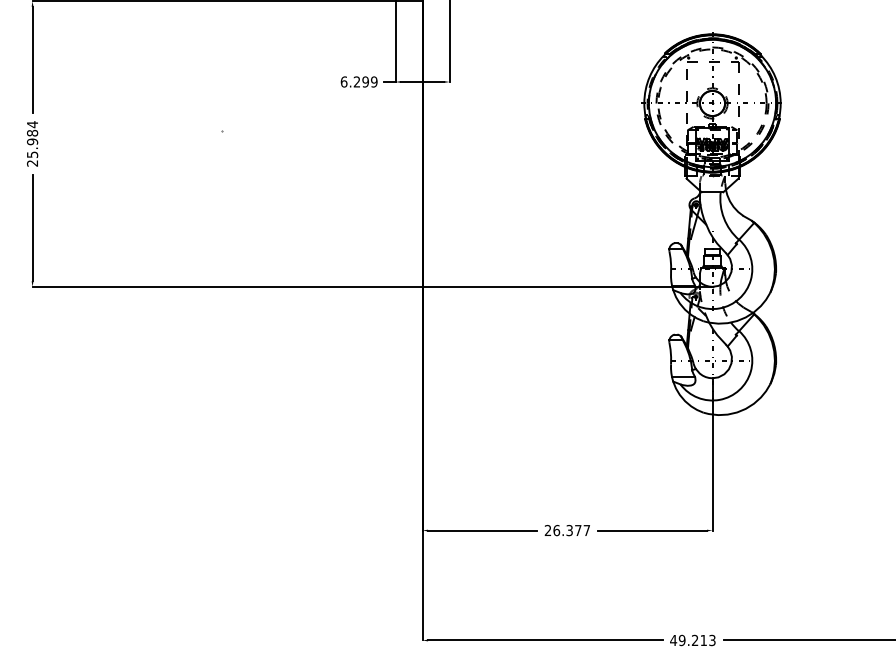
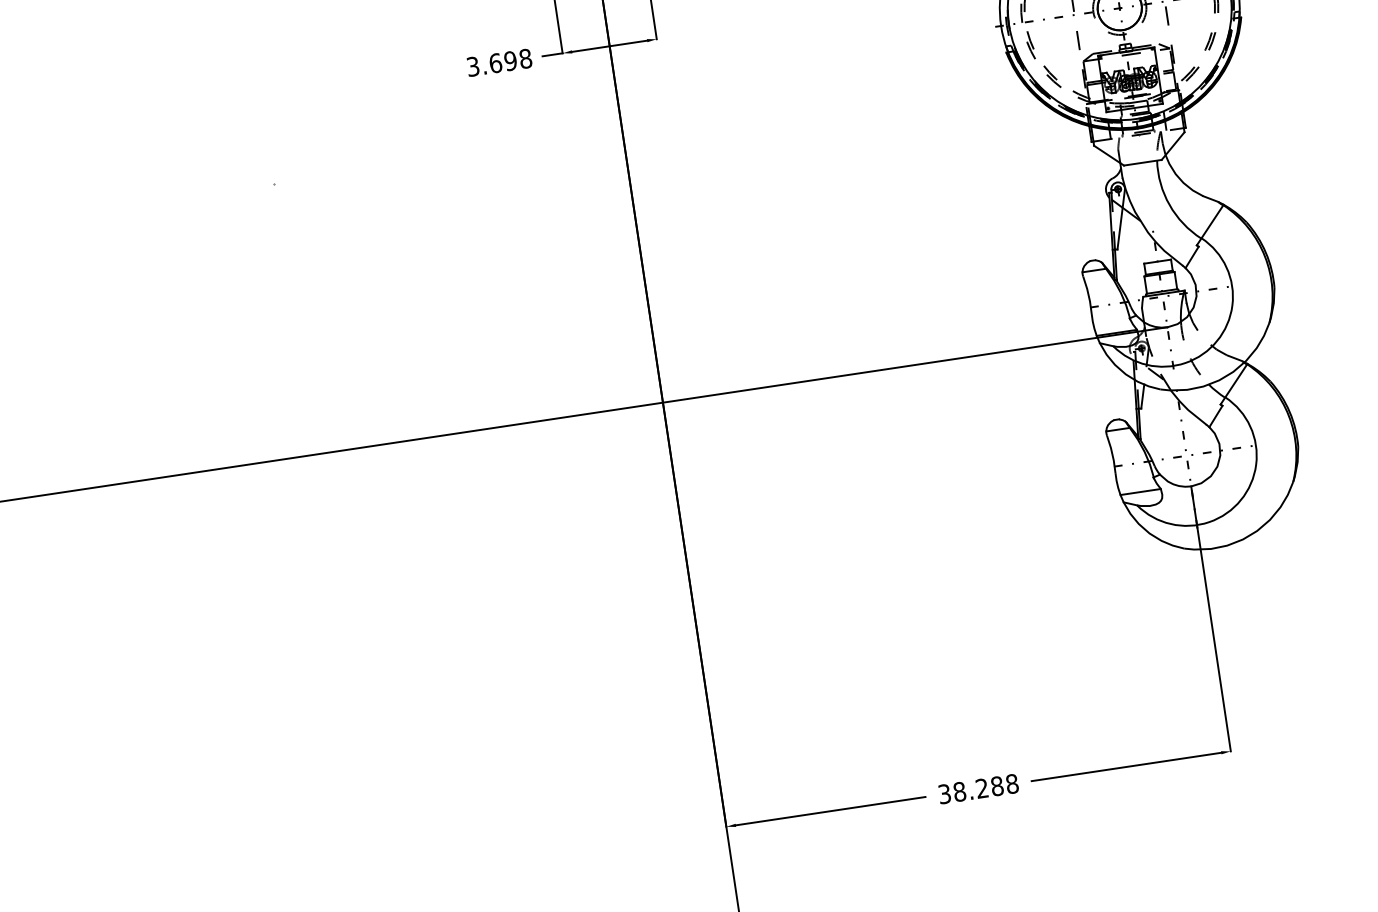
text: (358, 81) -> (498, 62), 6.299 -> 3.698
text: (567, 530) -> (978, 788), 26.377 -> 38.288

